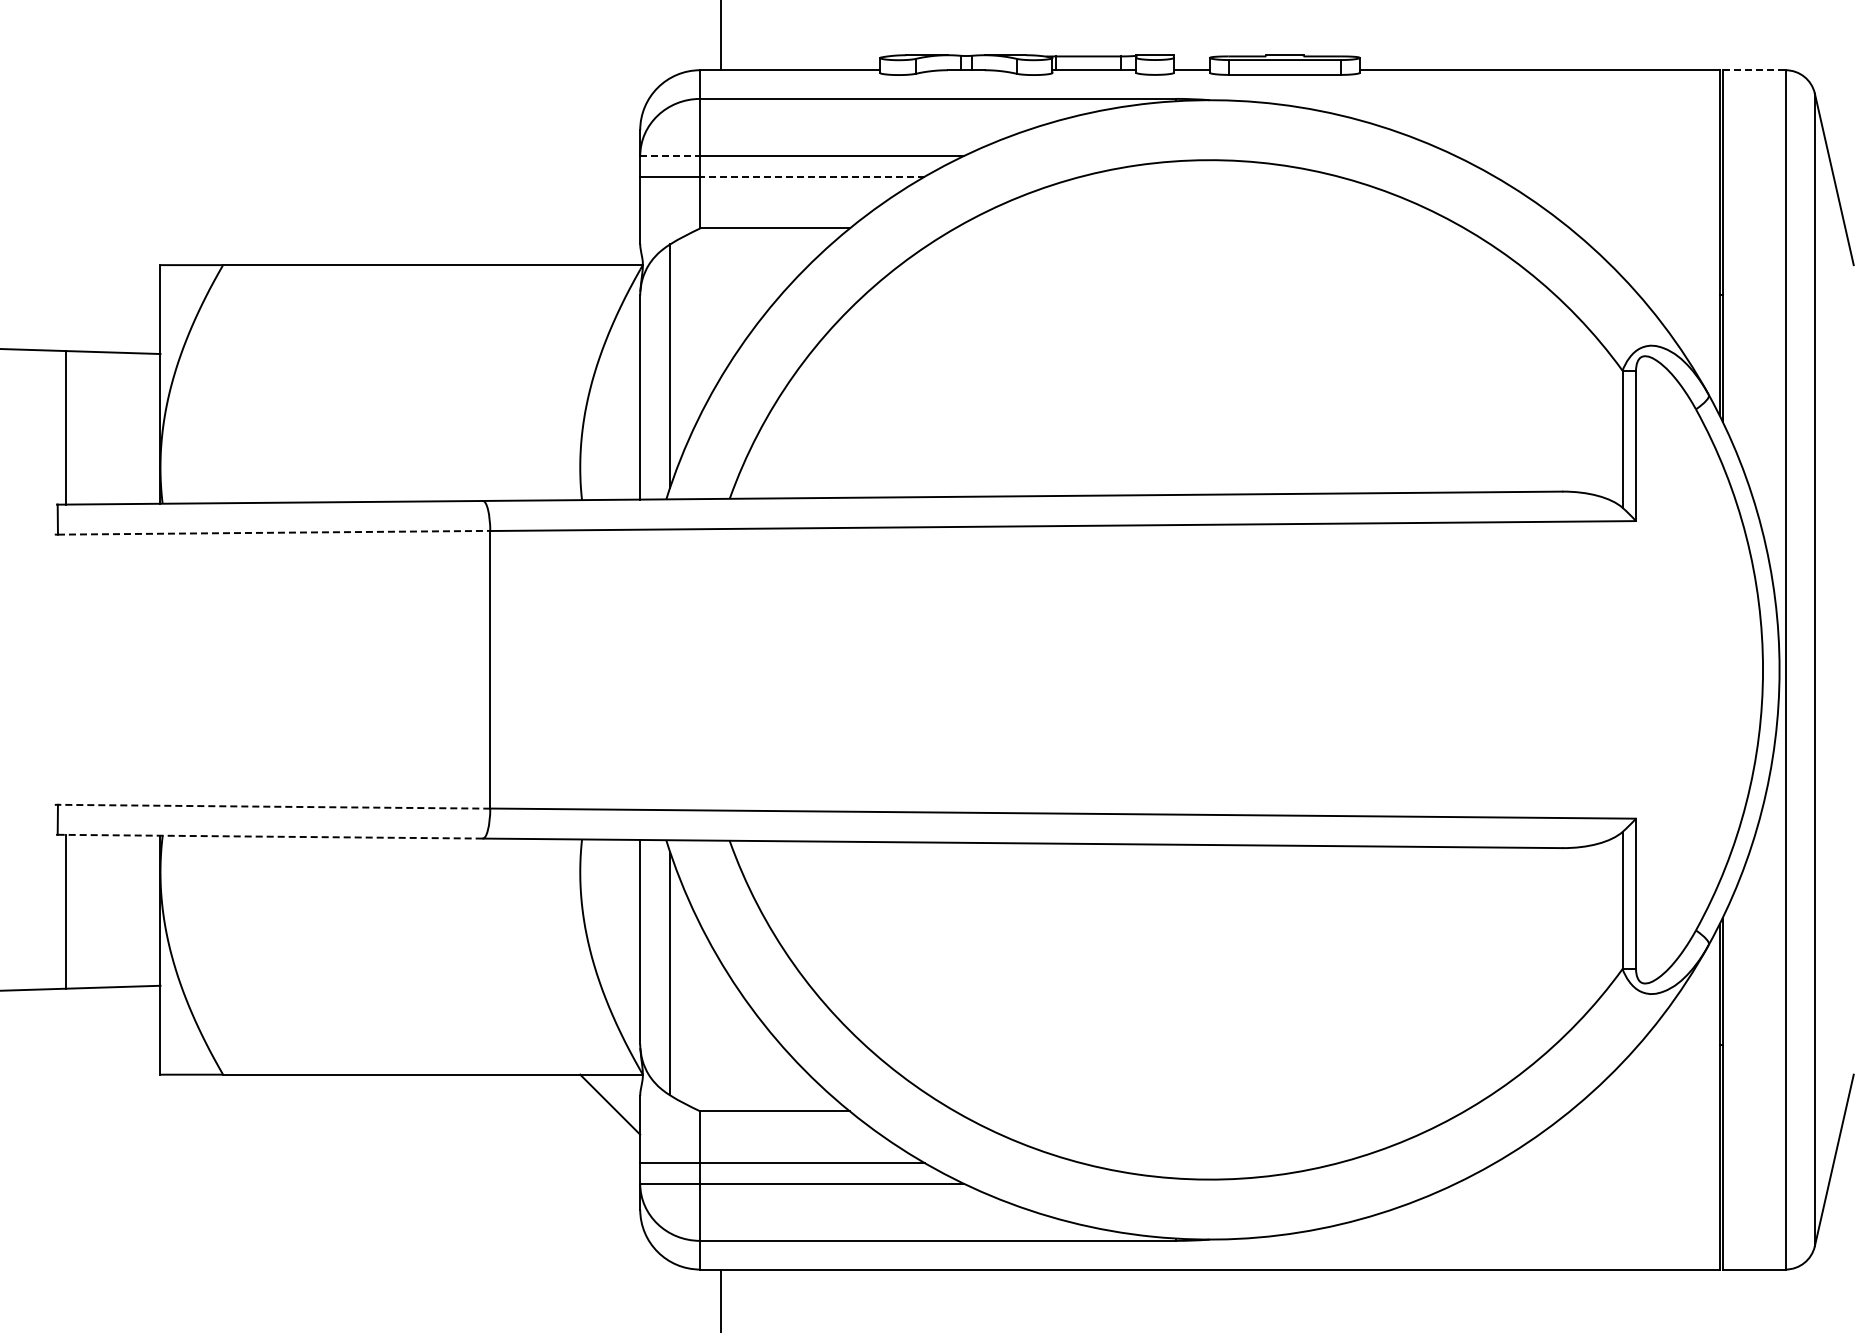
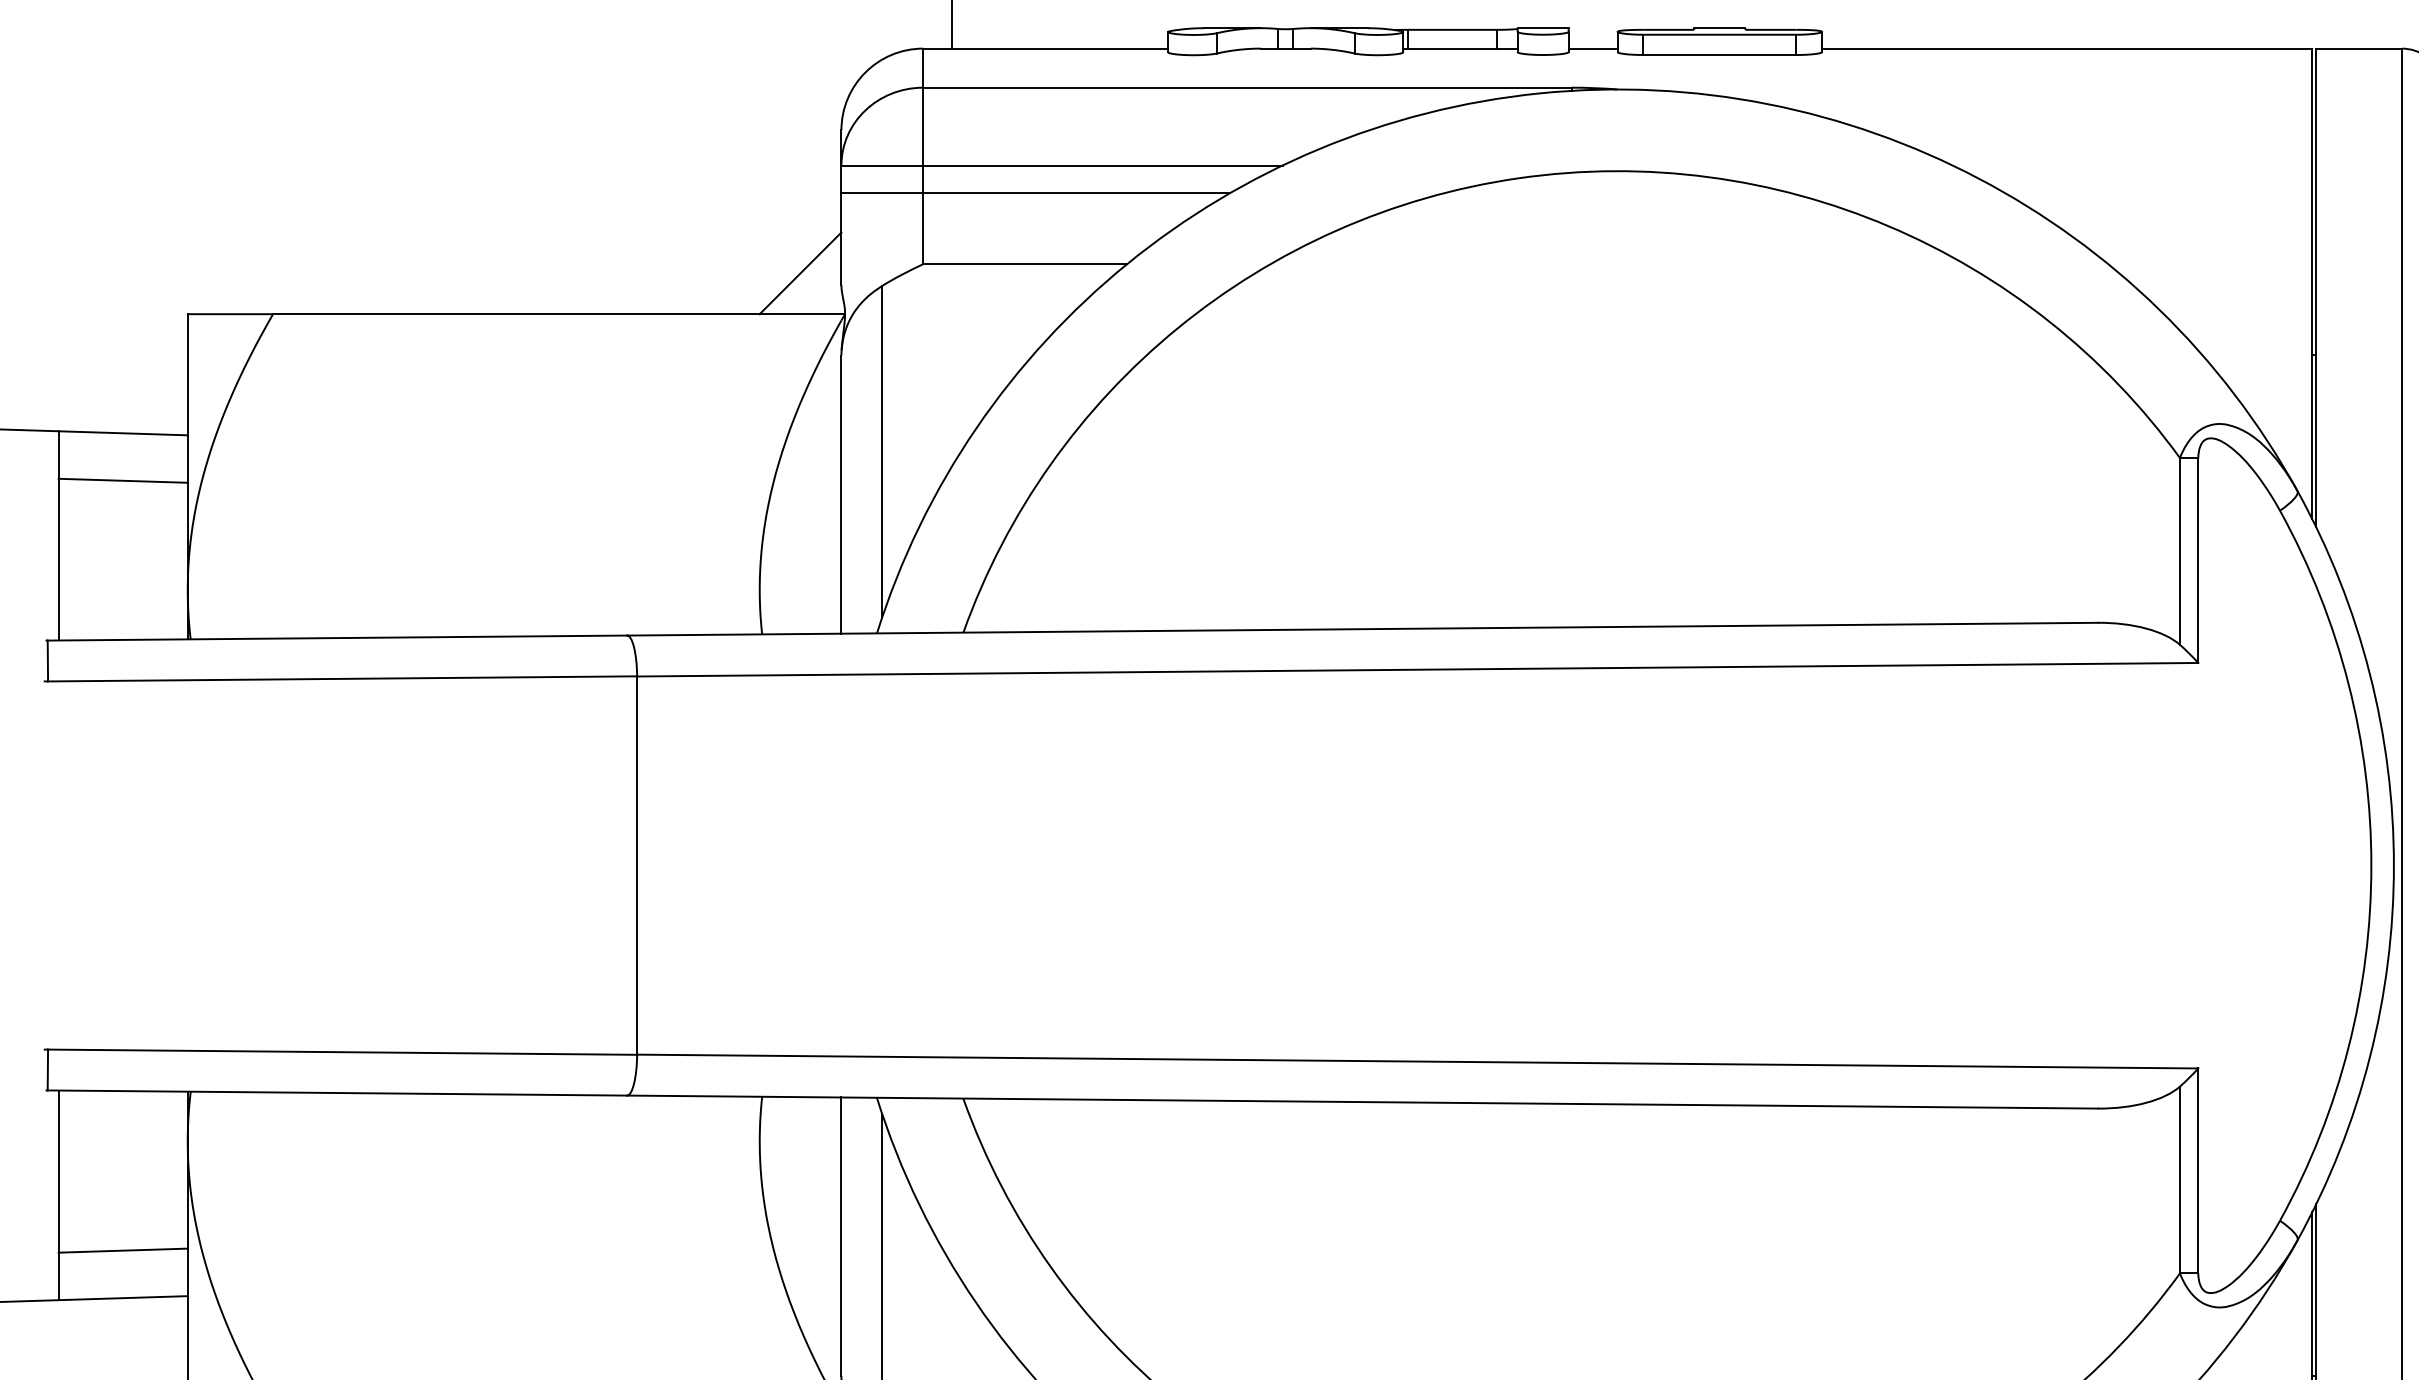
line: (1754, 70) -> (2359, 48), dashed -> solid
line: (670, 156) -> (882, 166), dashed -> solid
line: (812, 176) -> (1076, 193), dashed -> solid
line: (610, 235) -> (800, 273), added
line: (112, 386) -> (122, 479), added
line: (274, 532) -> (343, 678), dashed -> solid
line: (273, 806) -> (341, 1051), dashed -> solid
line: (270, 836) -> (337, 1092), dashed -> solid
line: (112, 951) -> (122, 1249), added

